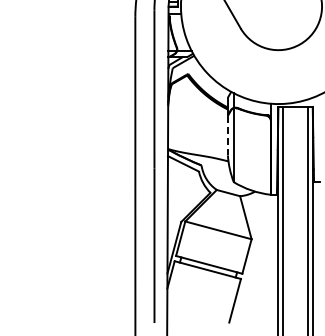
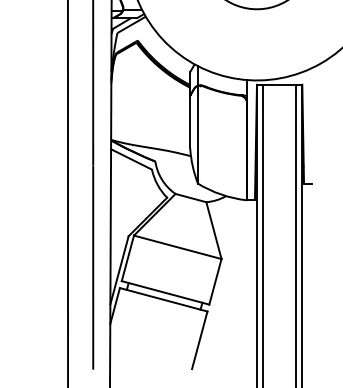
line: (227, 135) -> (189, 121), dashed -> solid

